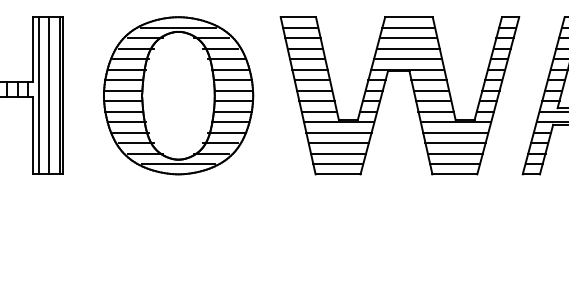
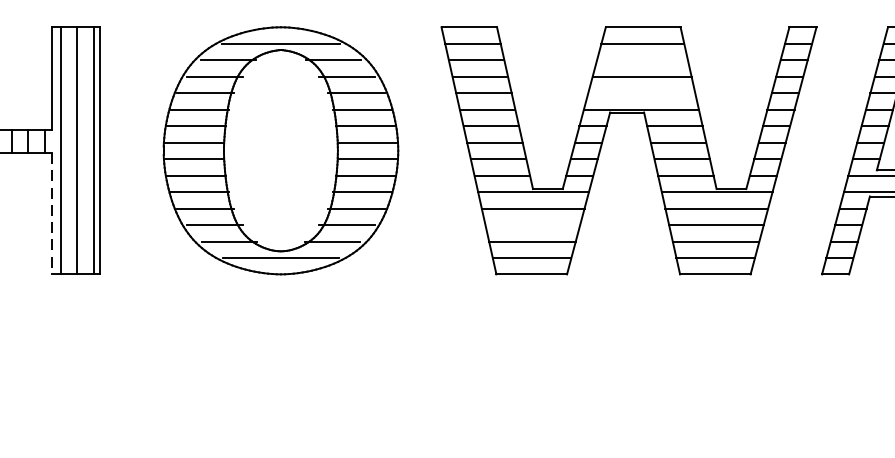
line: (408, 38) -> (642, 60), removed
line: (408, 59) -> (642, 93), removed
line: (32, 135) -> (51, 213), solid -> dashed
line: (338, 143) -> (532, 225), removed

